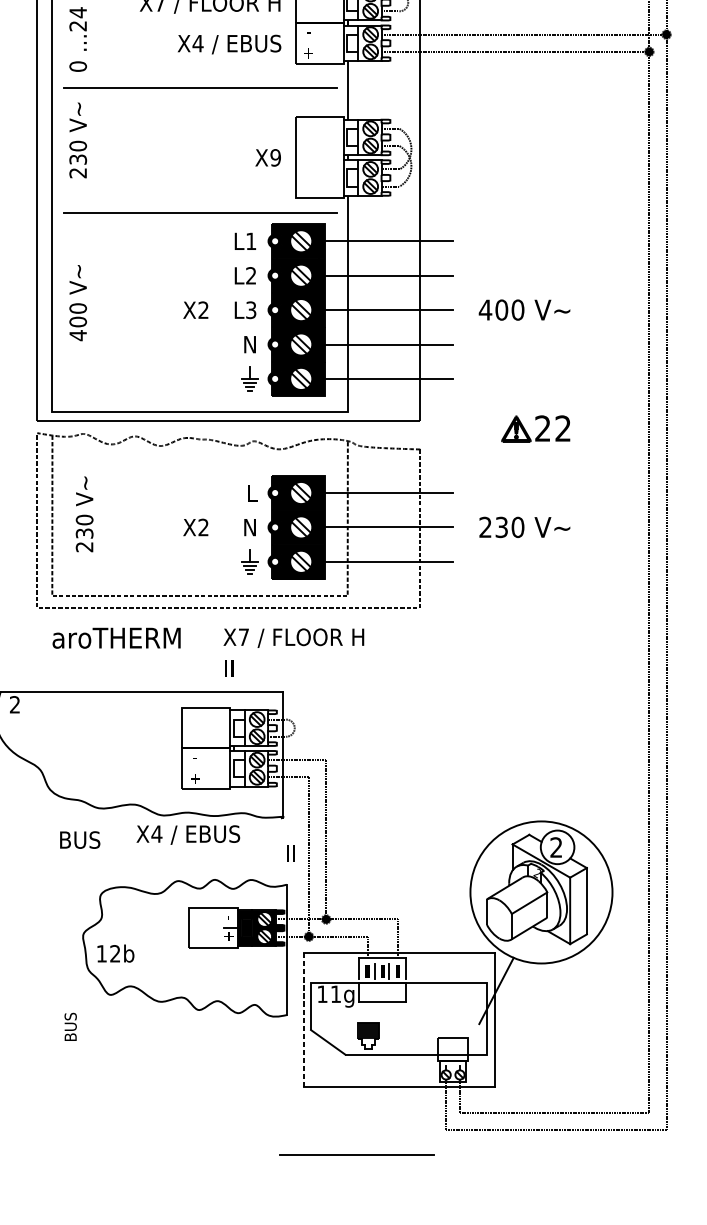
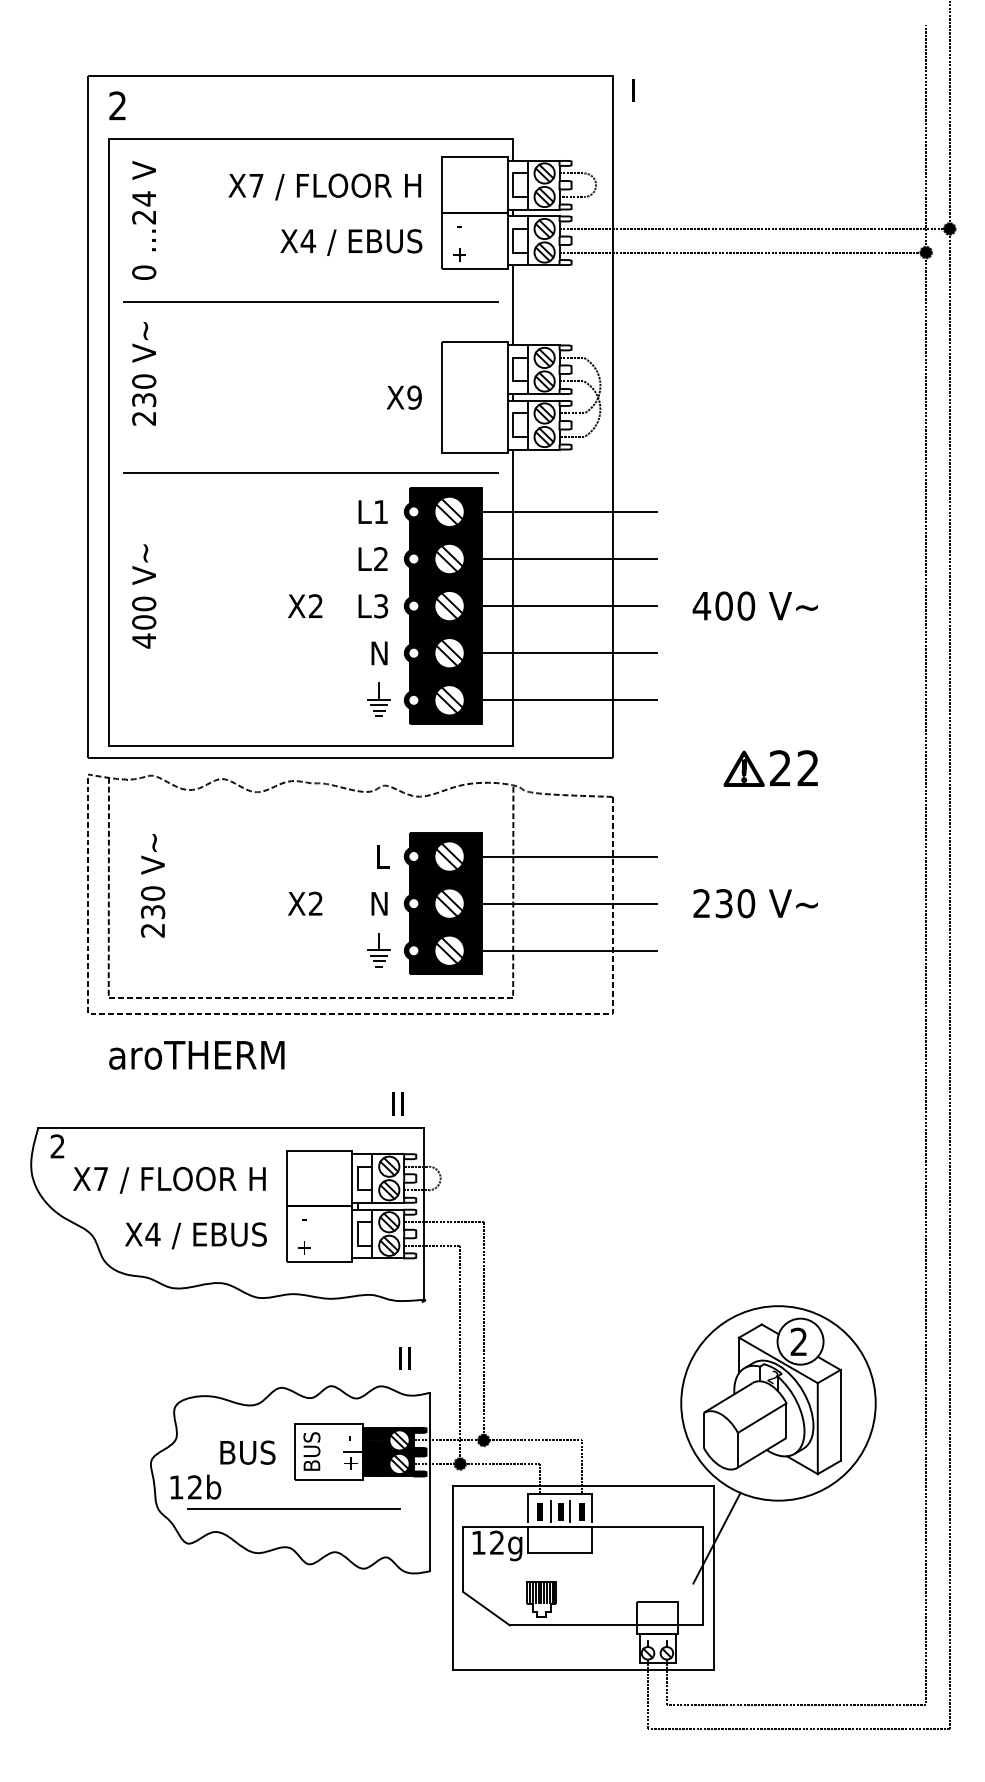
text: (293, 637) -> (169, 1179), moved
text: (228, 668) -> (397, 1103), moved
text: (187, 834) -> (195, 1235), moved
text: (79, 839) -> (247, 1452), moved
text: (290, 853) -> (404, 1358), moved
text: (335, 994) -> (496, 1542), 11g -> 12g
line: (304, 1019) -> (453, 1577), dashed -> solid
text: (70, 1026) -> (311, 1451), moved
line: (356, 1154) -> (293, 1508), moved

